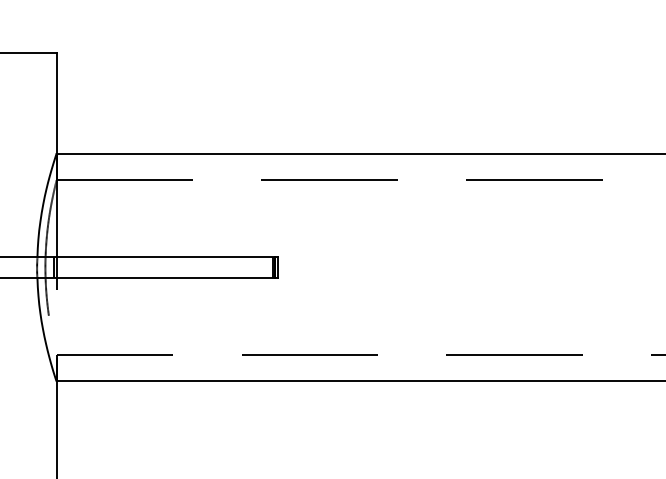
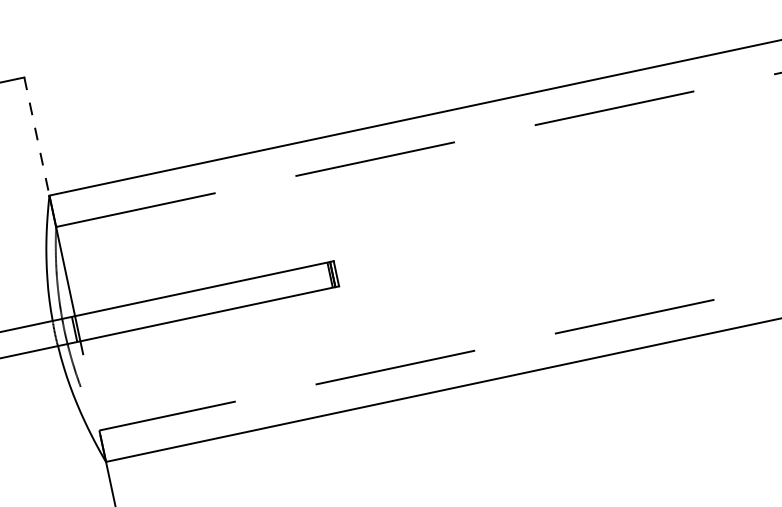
line: (56, 103) -> (36, 137), solid -> dashed

